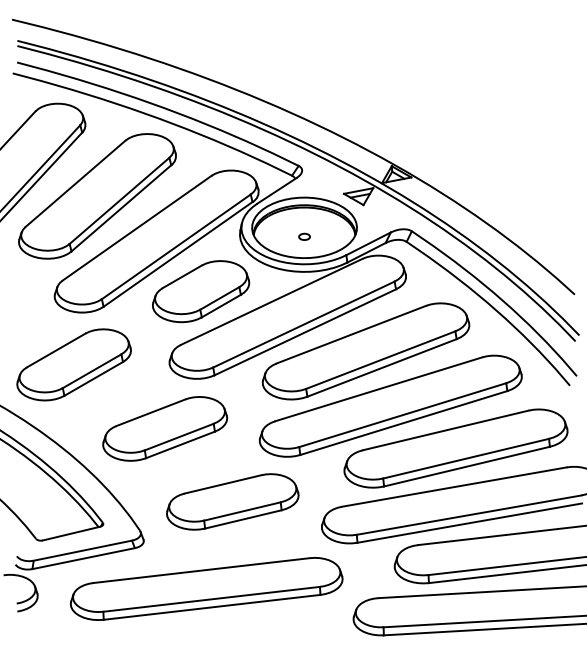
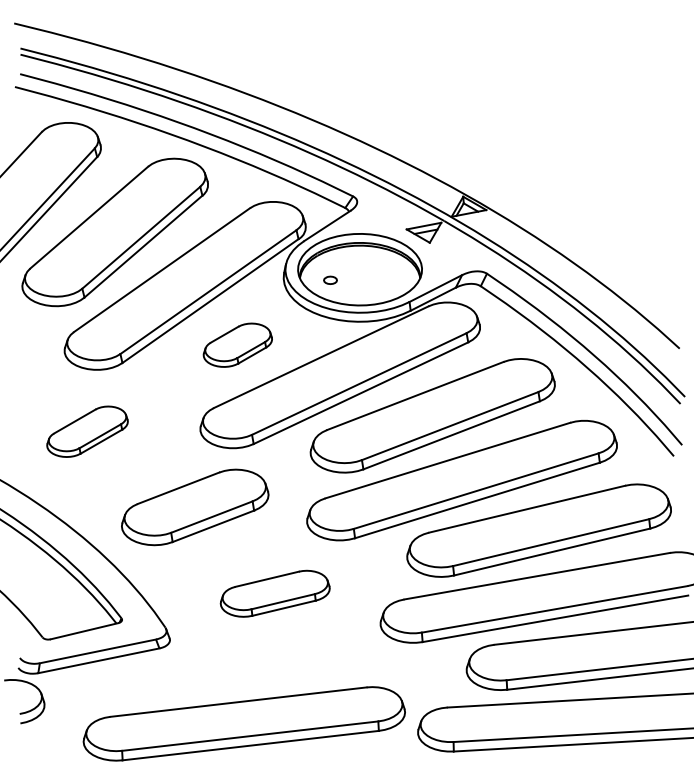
part: (304, 236) -> (330, 279), moved
part: (201, 291) -> (238, 344), size x0.6
part: (73, 364) -> (86, 431), size x0.6
part: (232, 501) -> (274, 593), size x0.7
part: (206, 588) -> (244, 723), moved

